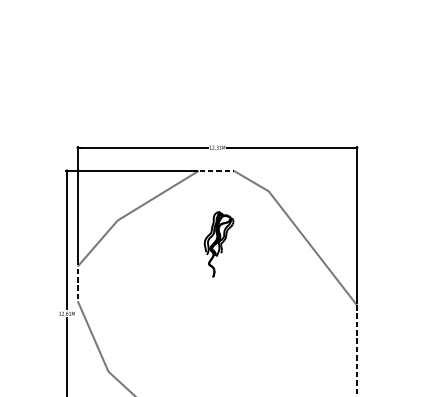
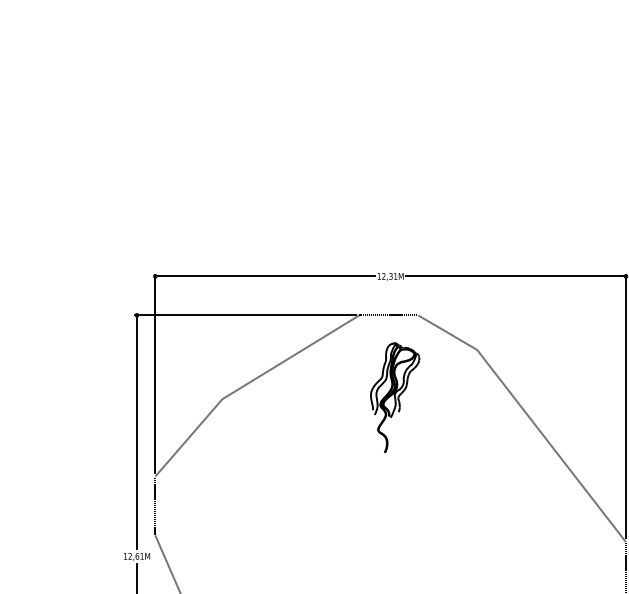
part: (218, 244) -> (394, 397), moved

